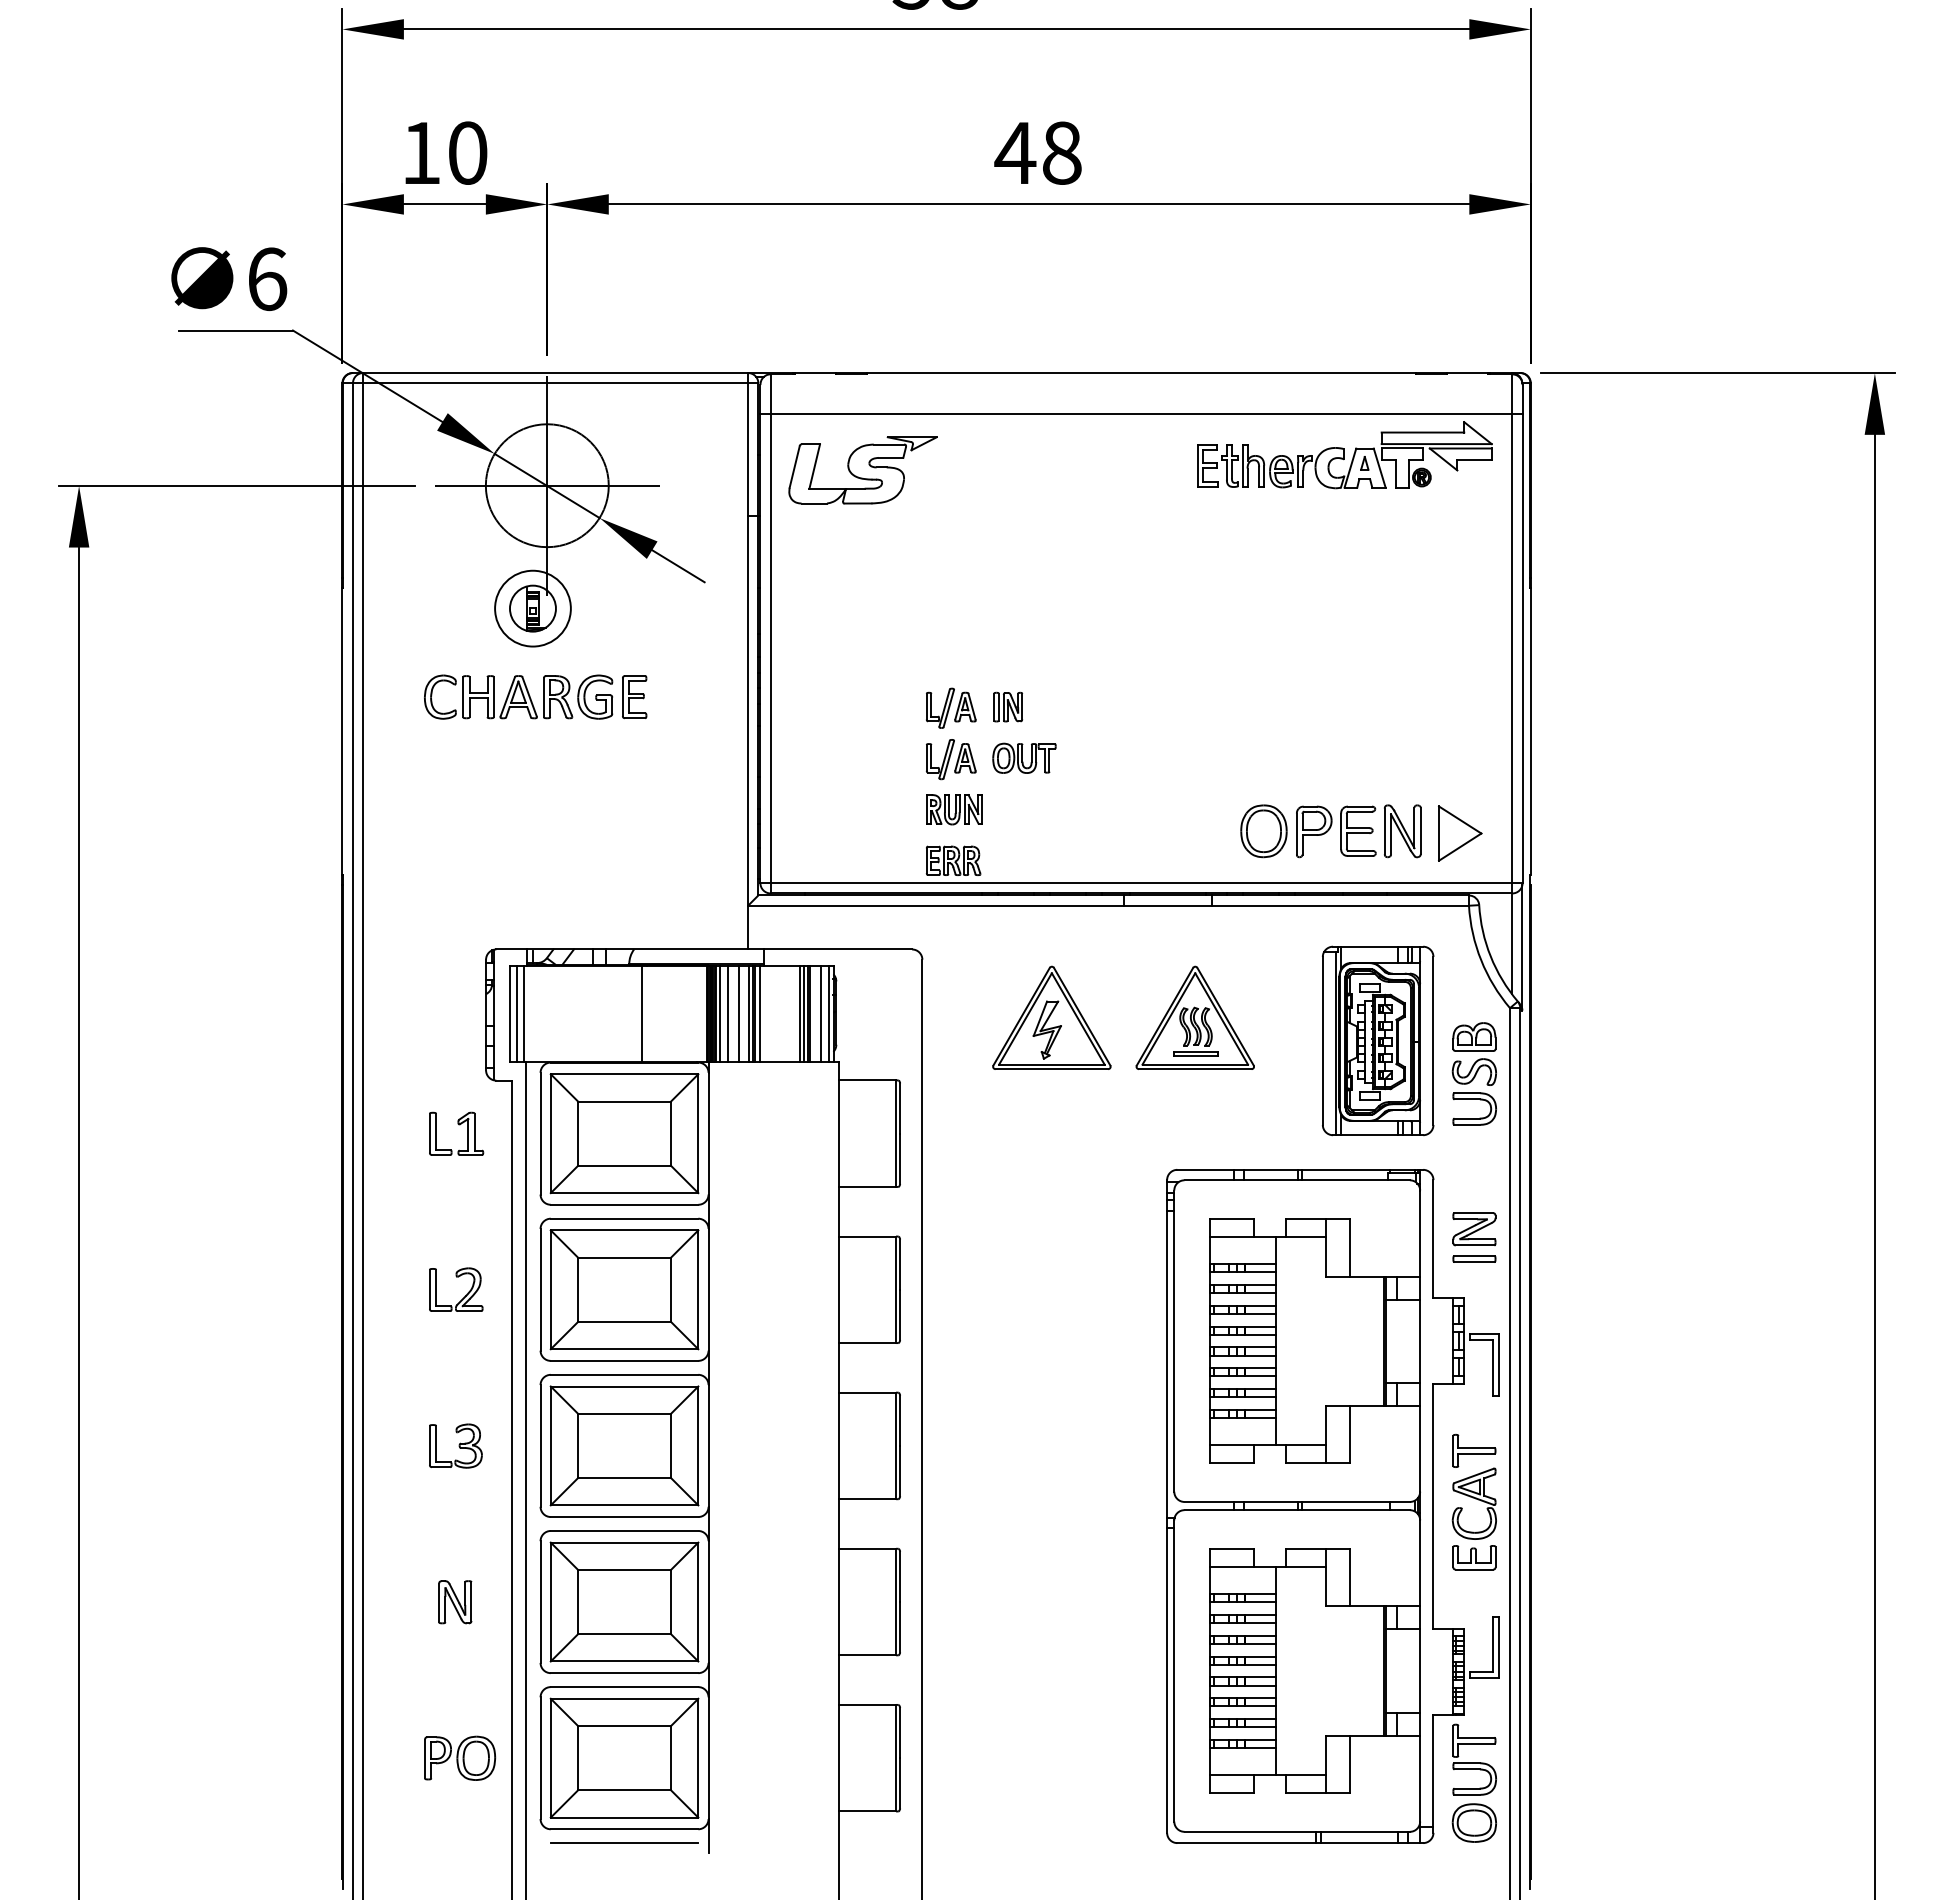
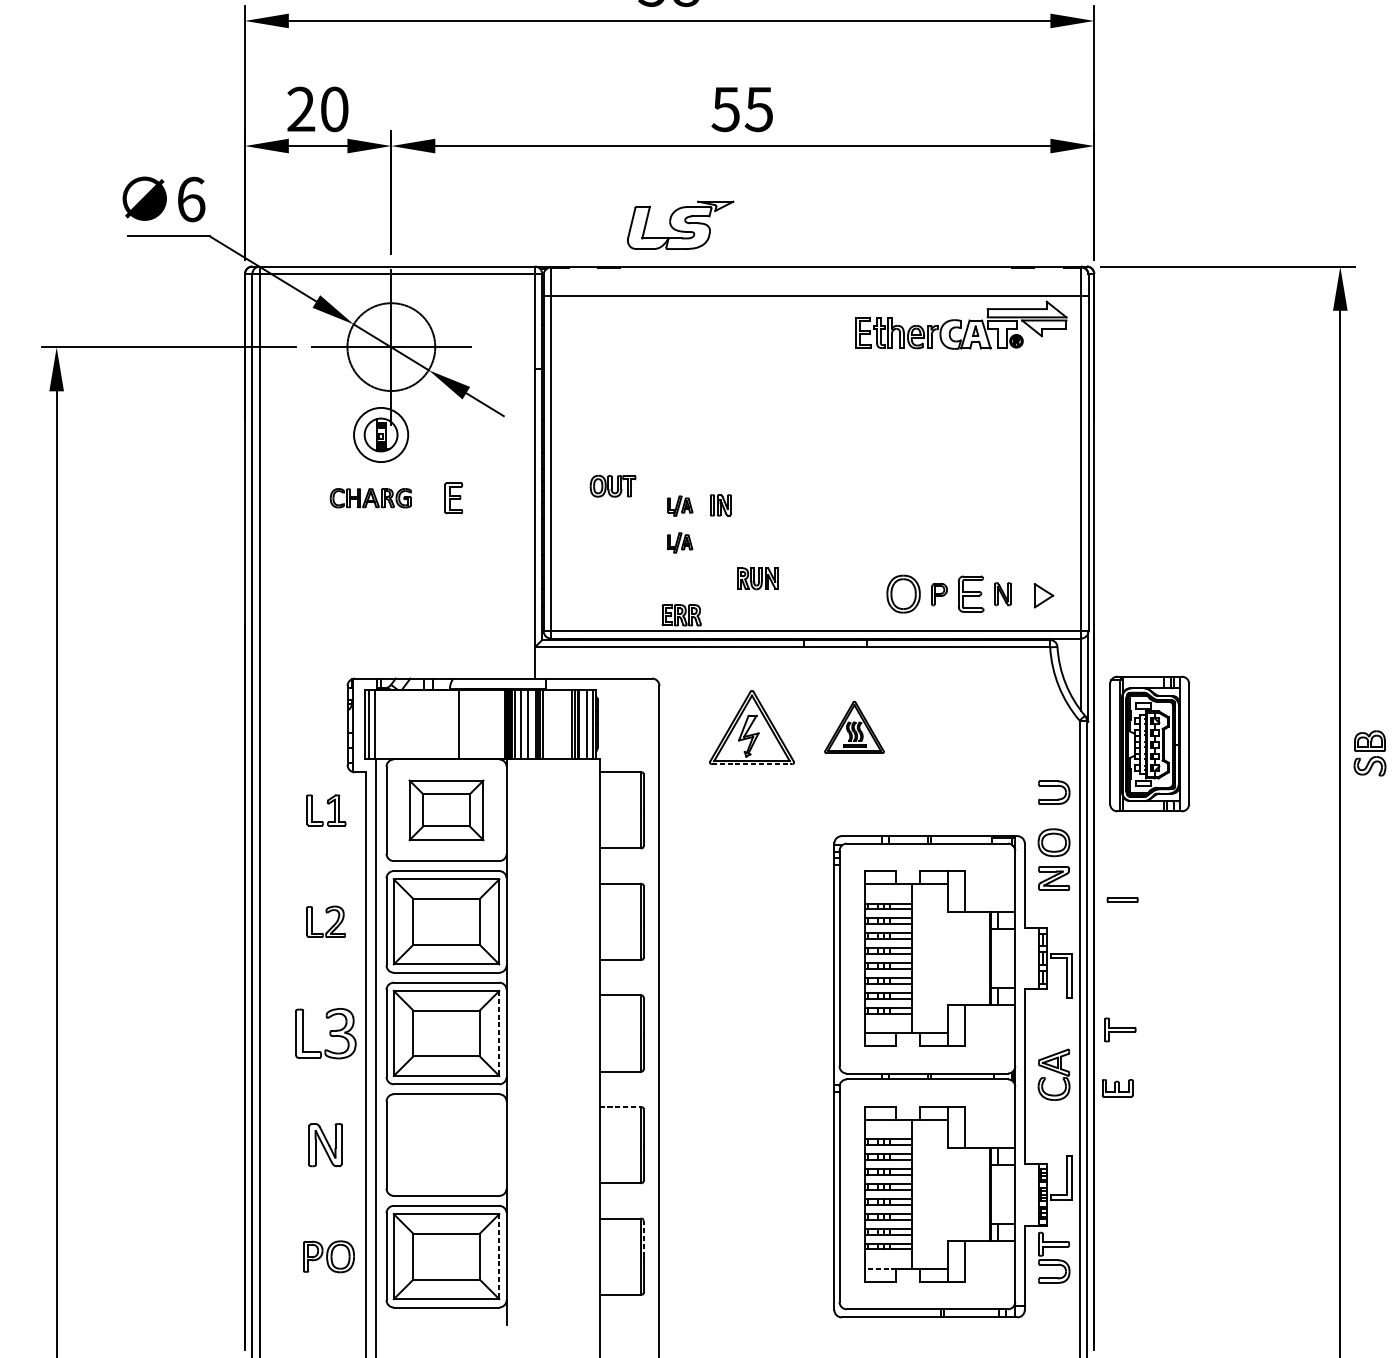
text: (421, 152) -> (301, 108), 10 -> 20
text: (1037, 152) -> (741, 108), 48 -> 55
part: (862, 470) -> (680, 225), moved
part: (518, 696) -> (370, 497), size x0.6
part: (951, 707) -> (680, 505), size x0.7
part: (1024, 757) -> (613, 485), moved
part: (950, 759) -> (679, 542), size x0.7
part: (954, 809) -> (758, 578), moved
part: (1314, 831) -> (939, 594), size x0.6
part: (1402, 831) -> (1002, 594), size x0.6
part: (1460, 833) -> (1044, 595), size x0.6
part: (1194, 1017) -> (853, 727), size x0.7
part: (1378, 1040) -> (1149, 743), moved
part: (1473, 1053) -> (1369, 752), moved
line: (1052, 1069) -> (752, 764), solid -> dashed
part: (624, 1133) -> (446, 810), size x0.7
part: (1474, 1258) -> (1122, 899), moved
part: (455, 1445) -> (325, 1033), size x1.6
line: (698, 1446) -> (499, 1033), solid -> dashed
part: (1474, 1450) -> (1120, 1029), moved
line: (867, 1548) -> (620, 1106), solid -> dashed
part: (1474, 1557) -> (1117, 1088), moved
part: (624, 1601) -> (446, 1144), removed
part: (455, 1602) -> (325, 1145), size x1.4
line: (900, 1732) -> (643, 1238), solid -> dashed
line: (698, 1758) -> (499, 1256), solid -> dashed
line: (1232, 1774) -> (881, 1268), solid -> dashed
part: (1473, 1822) -> (1053, 842), moved
line: (624, 1842) -> (446, 1316), removed

